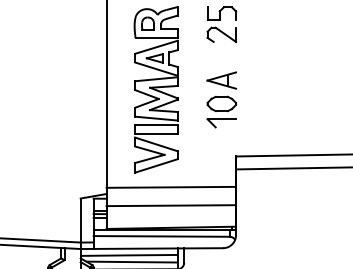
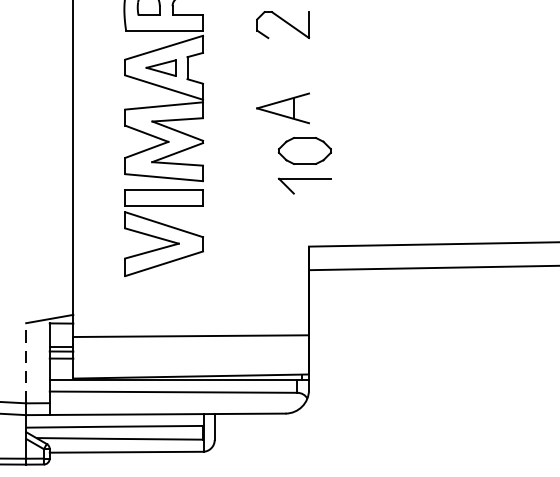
part: (221, 111) -> (304, 164), moved
line: (171, 186) -> (191, 301), removed
line: (80, 220) -> (25, 363), solid -> dashed

